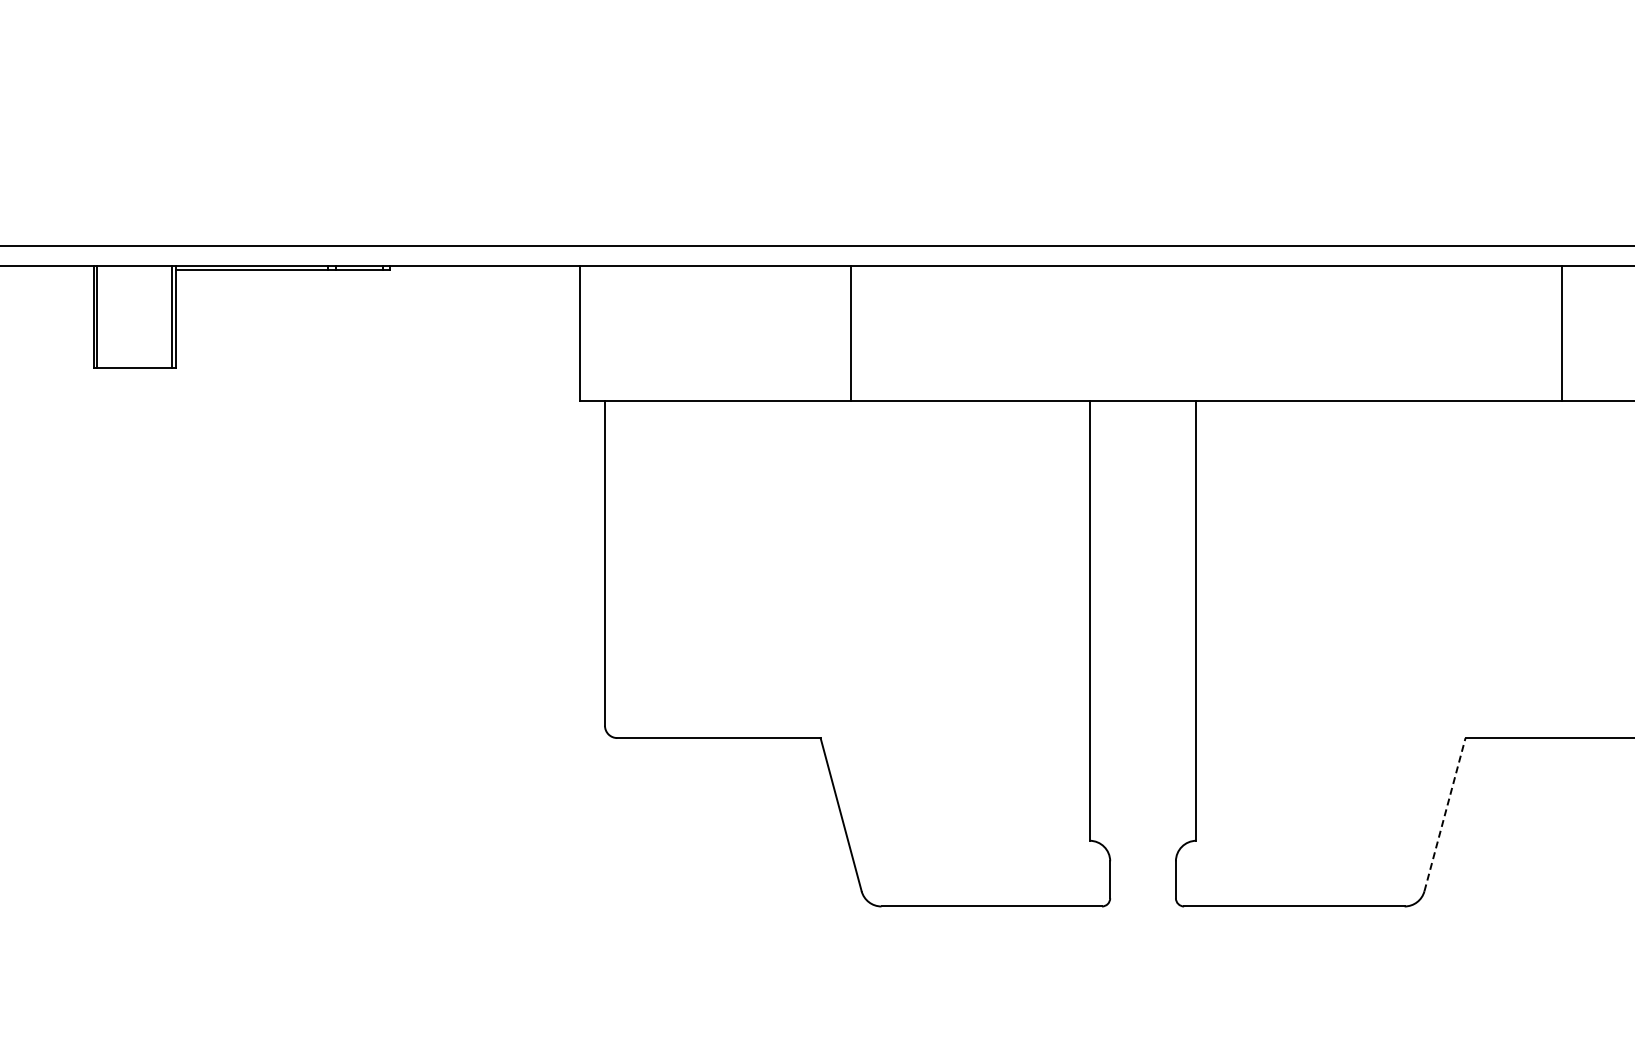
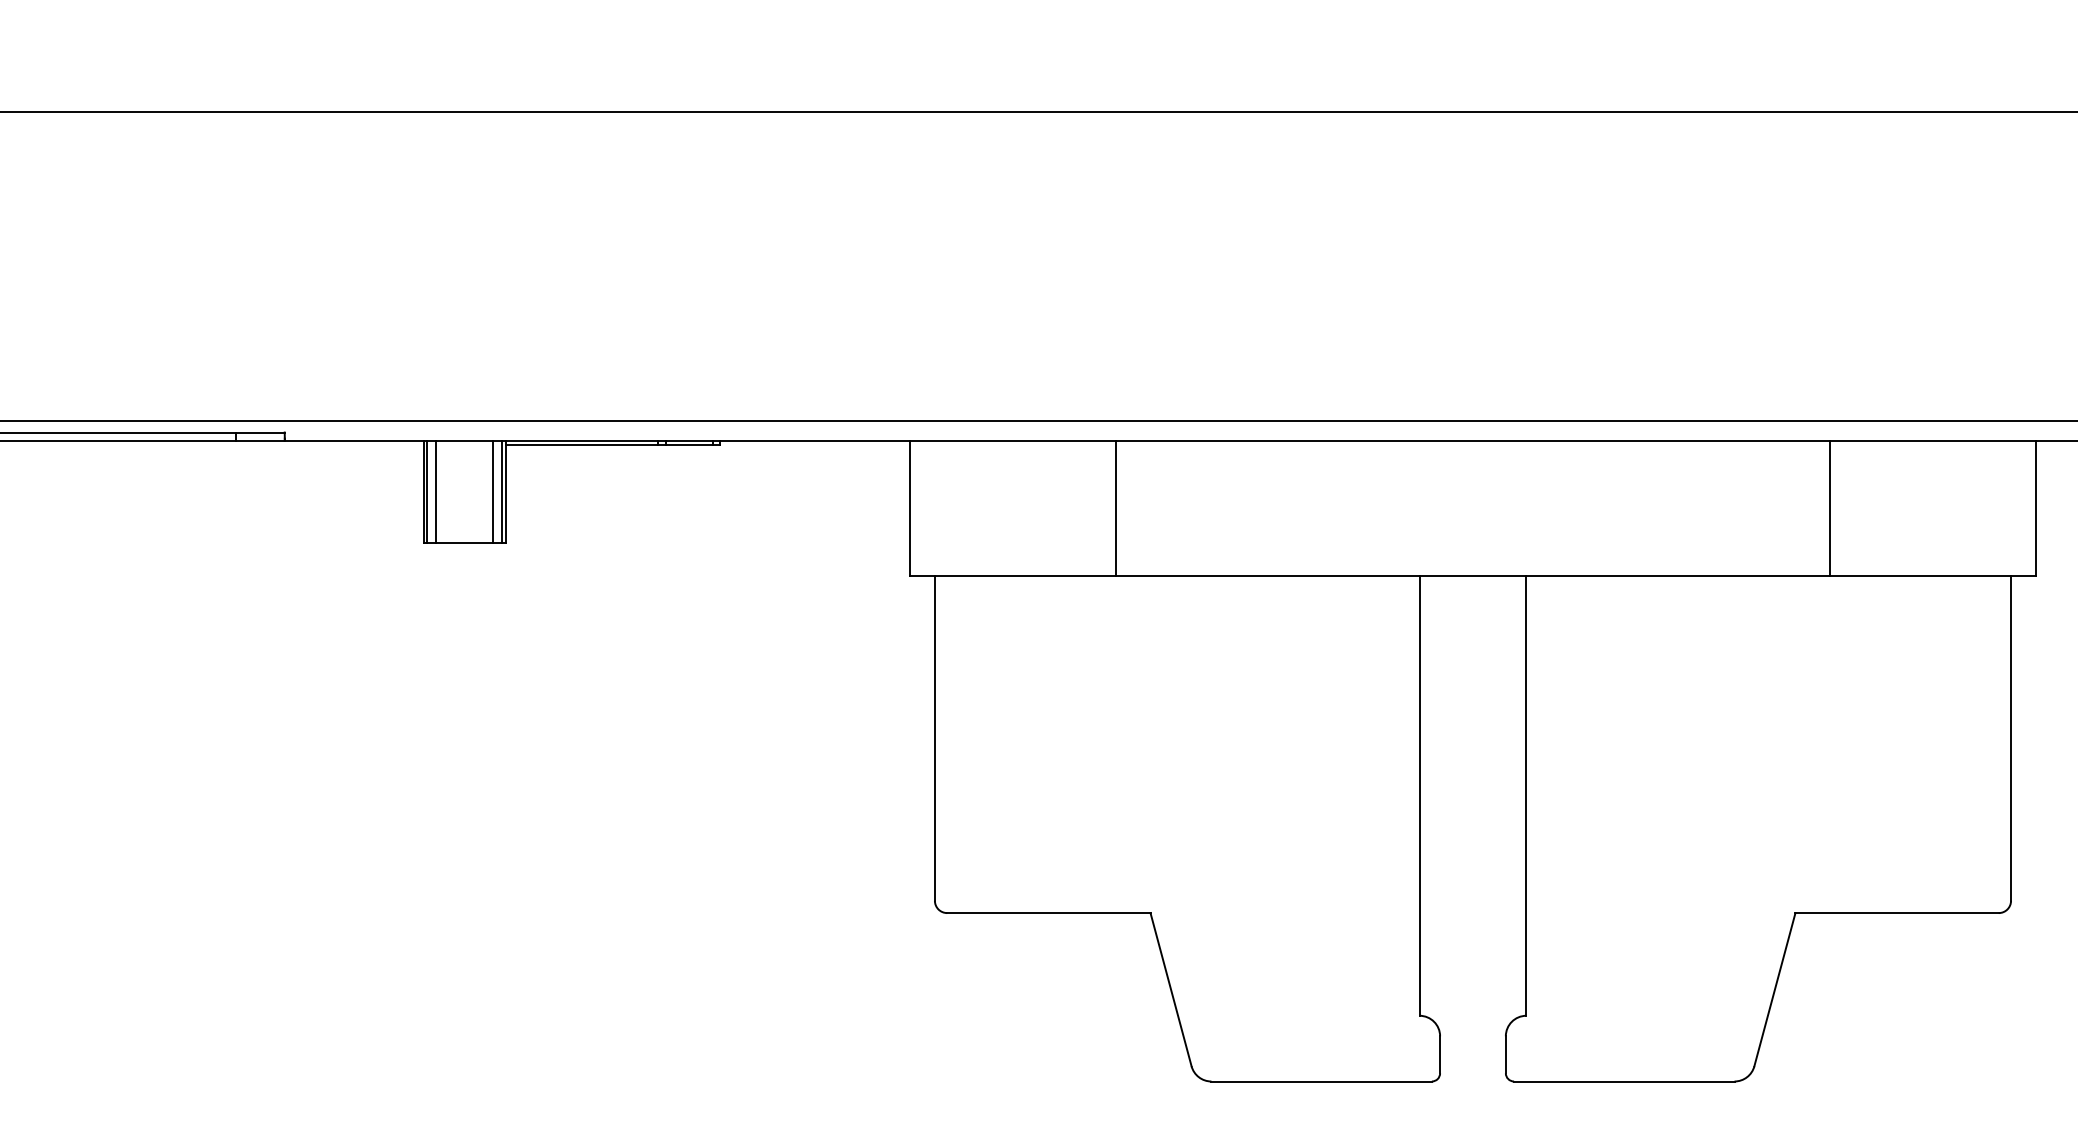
line: (105, 316) -> (435, 491), added
line: (163, 316) -> (493, 491), added
line: (850, 333) -> (1115, 508), moved
line: (1562, 333) -> (1830, 508), moved
line: (1445, 814) -> (1775, 989), dashed -> solid

